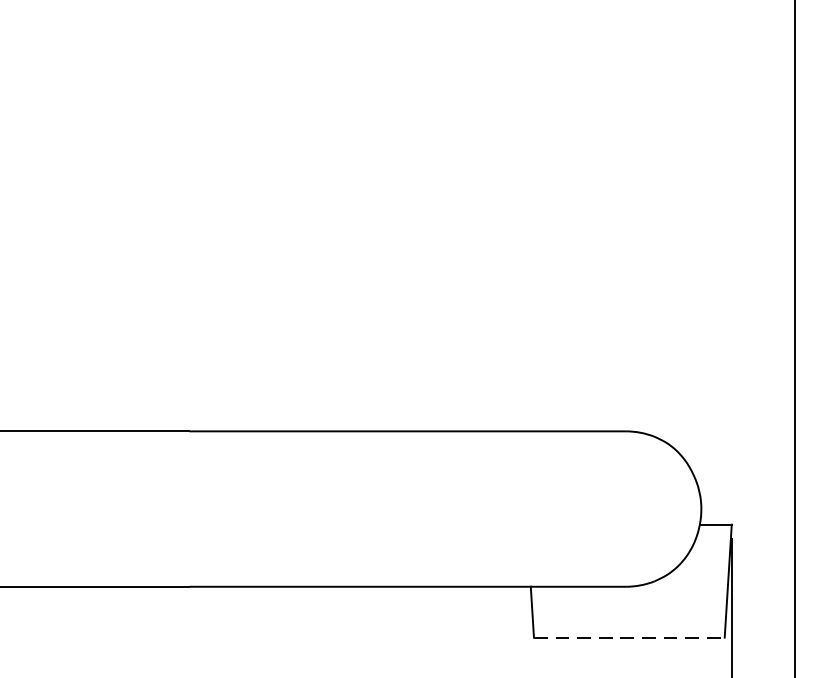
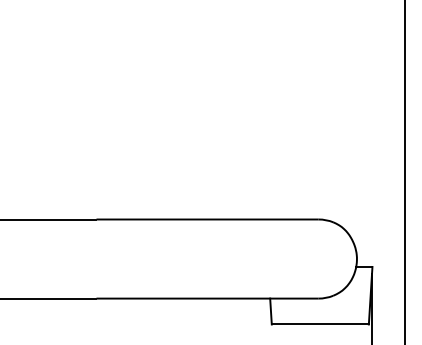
line: (629, 637) -> (320, 324), dashed -> solid

